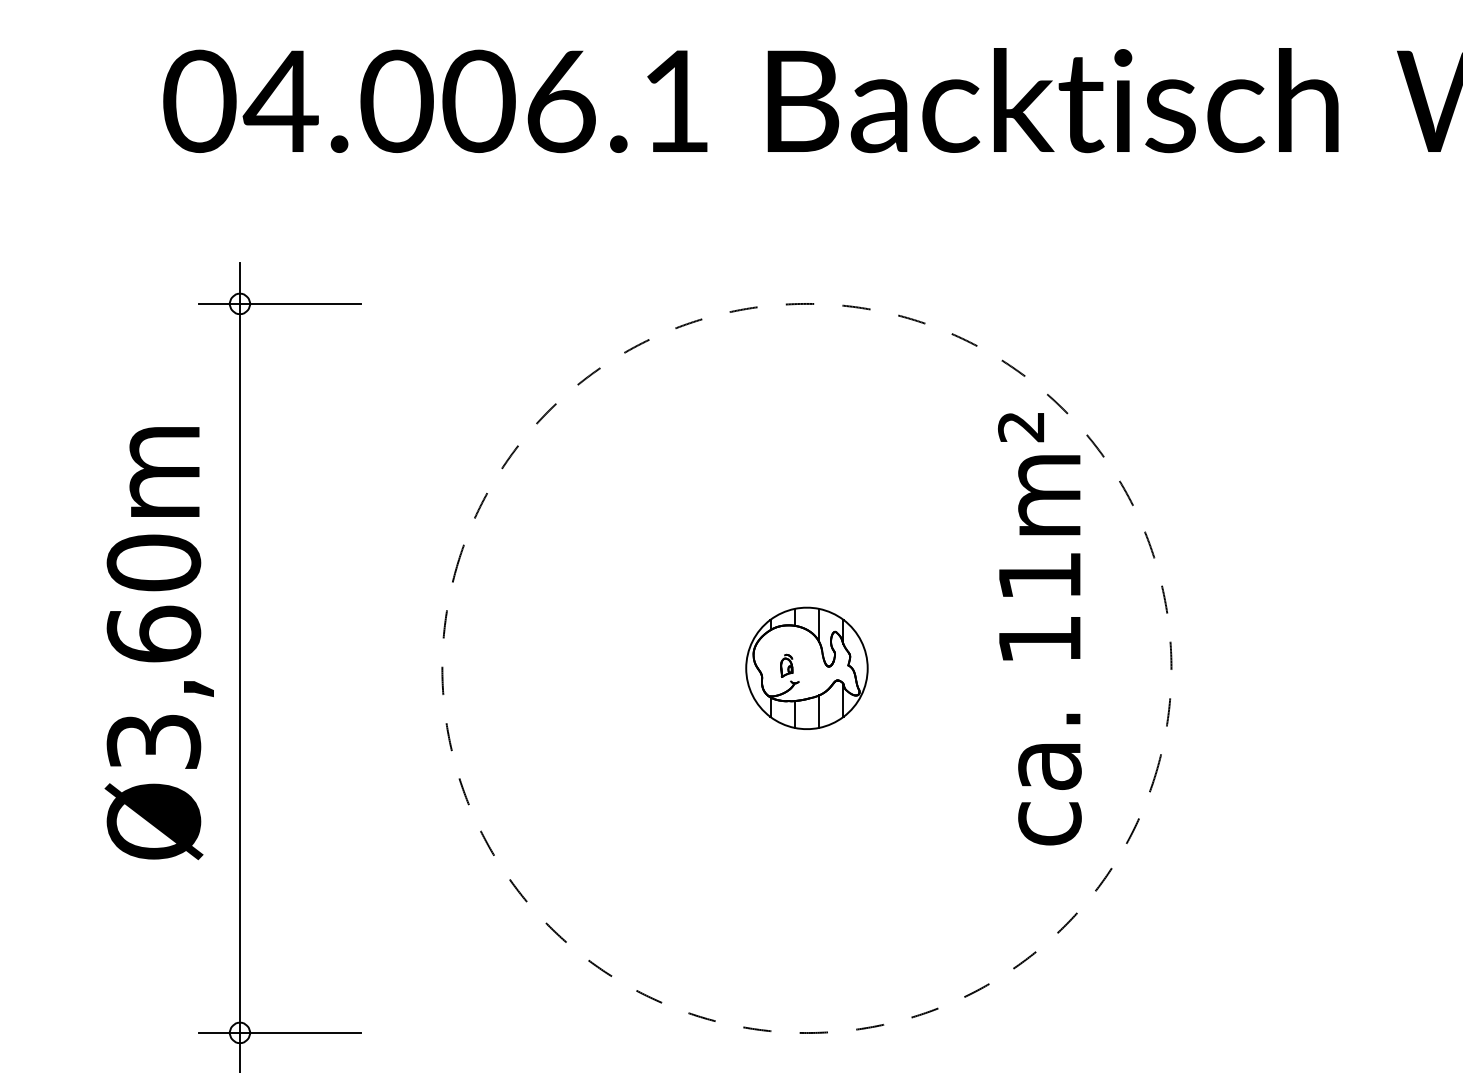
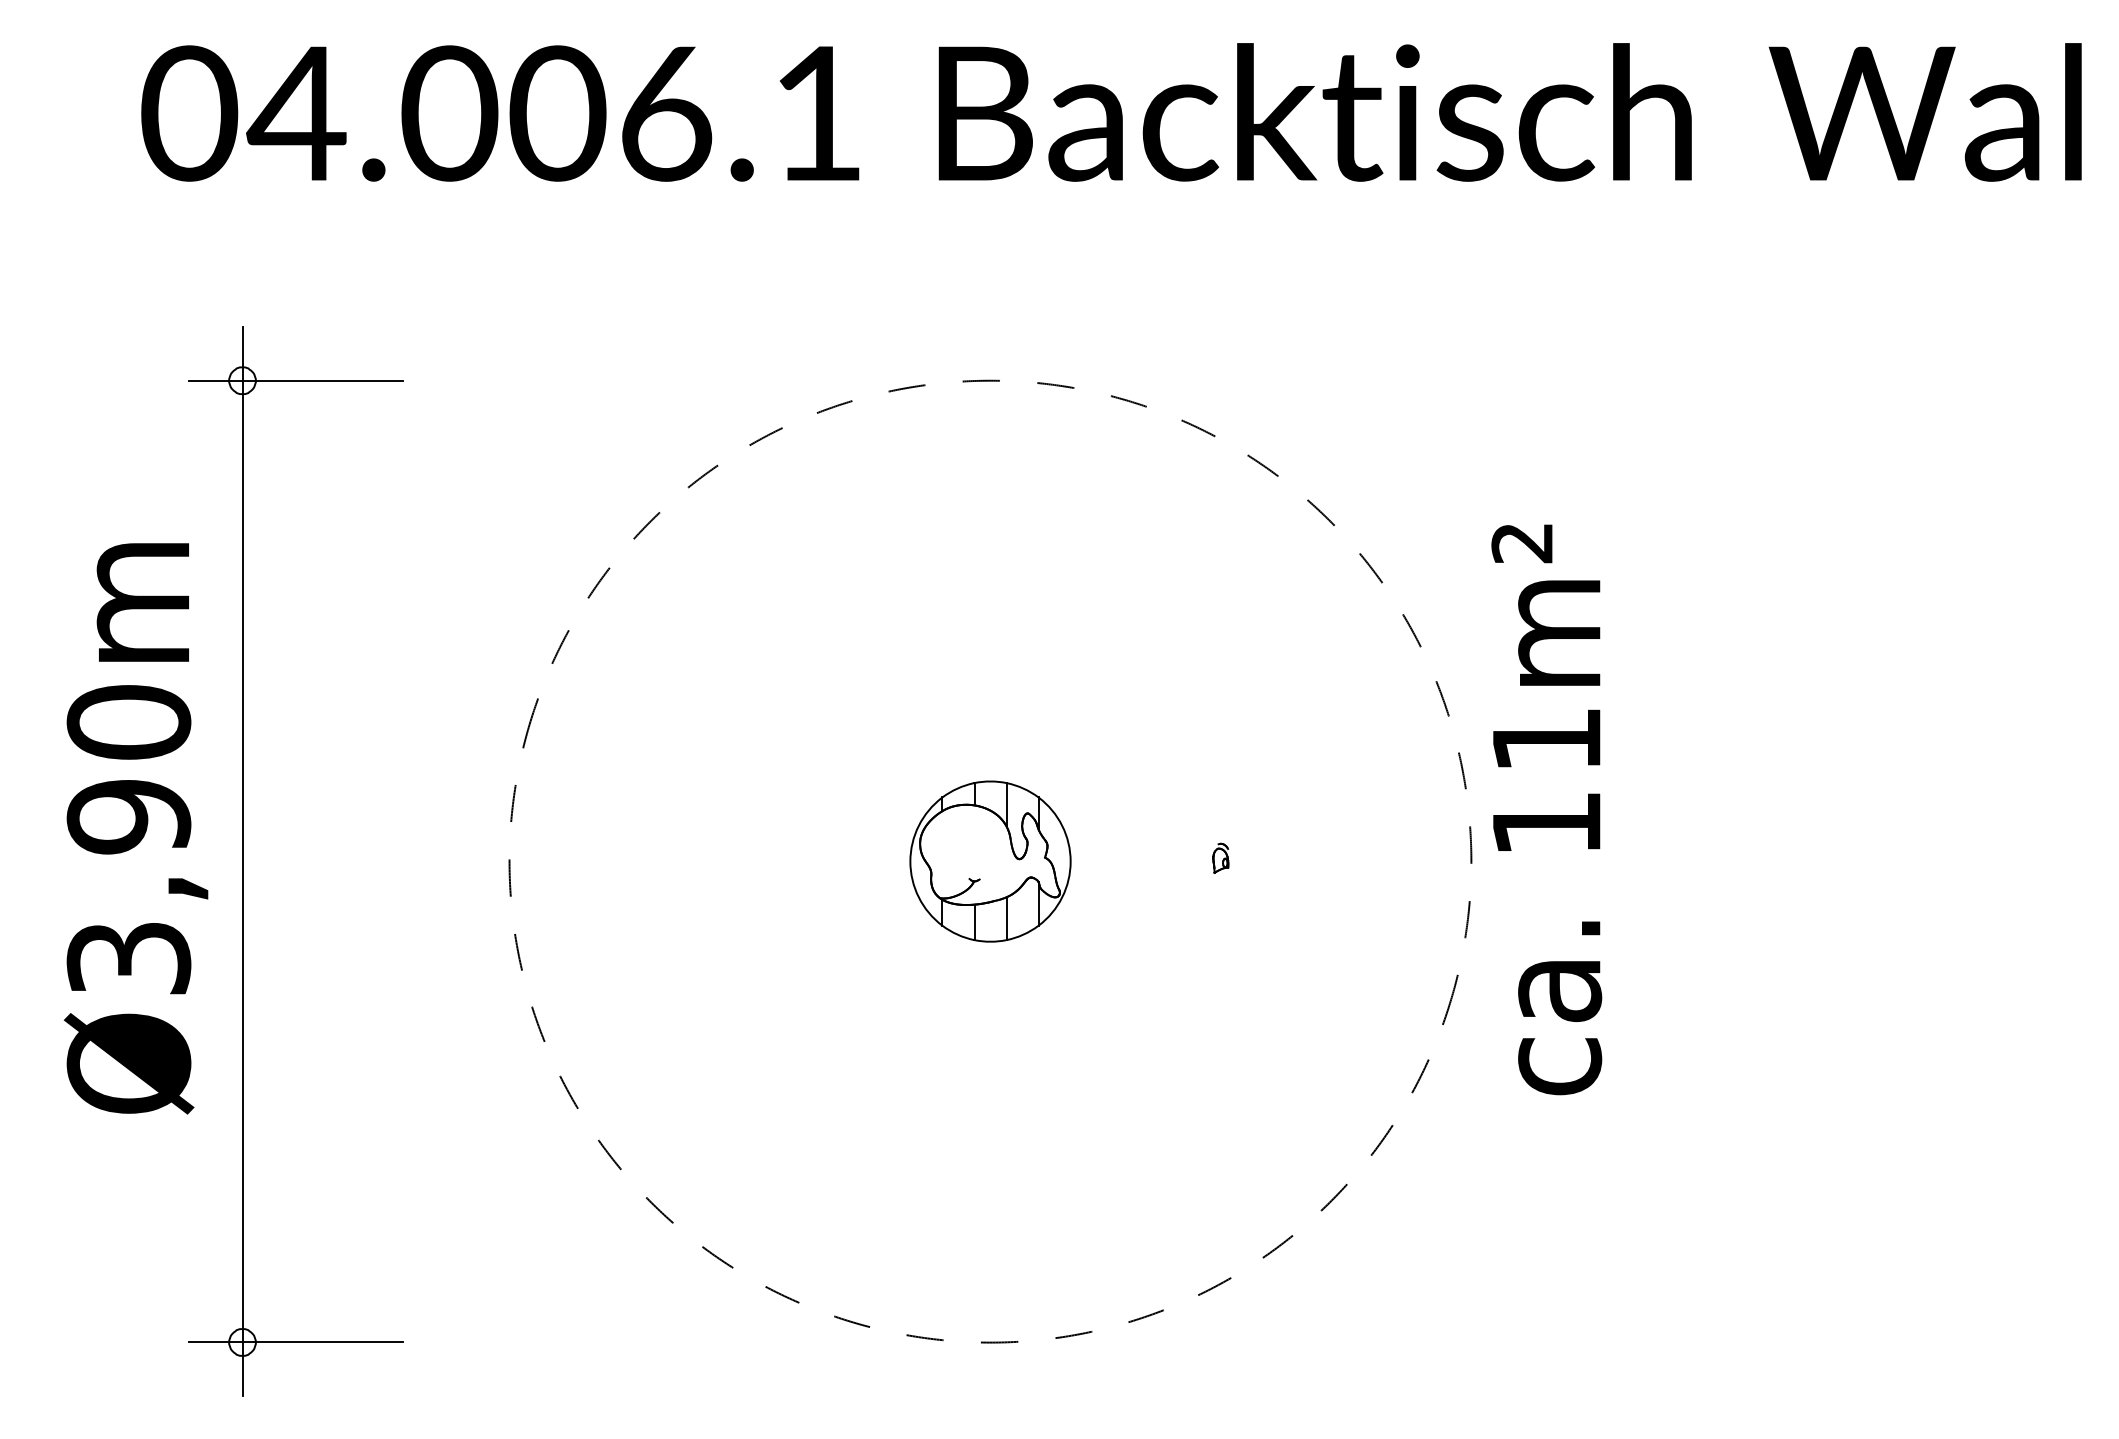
text: (1039, 628) -> (1546, 809), moved
text: (153, 634) -> (128, 816), Ø3,60m -> Ø3,90m
part: (786, 665) -> (1220, 857), moved

